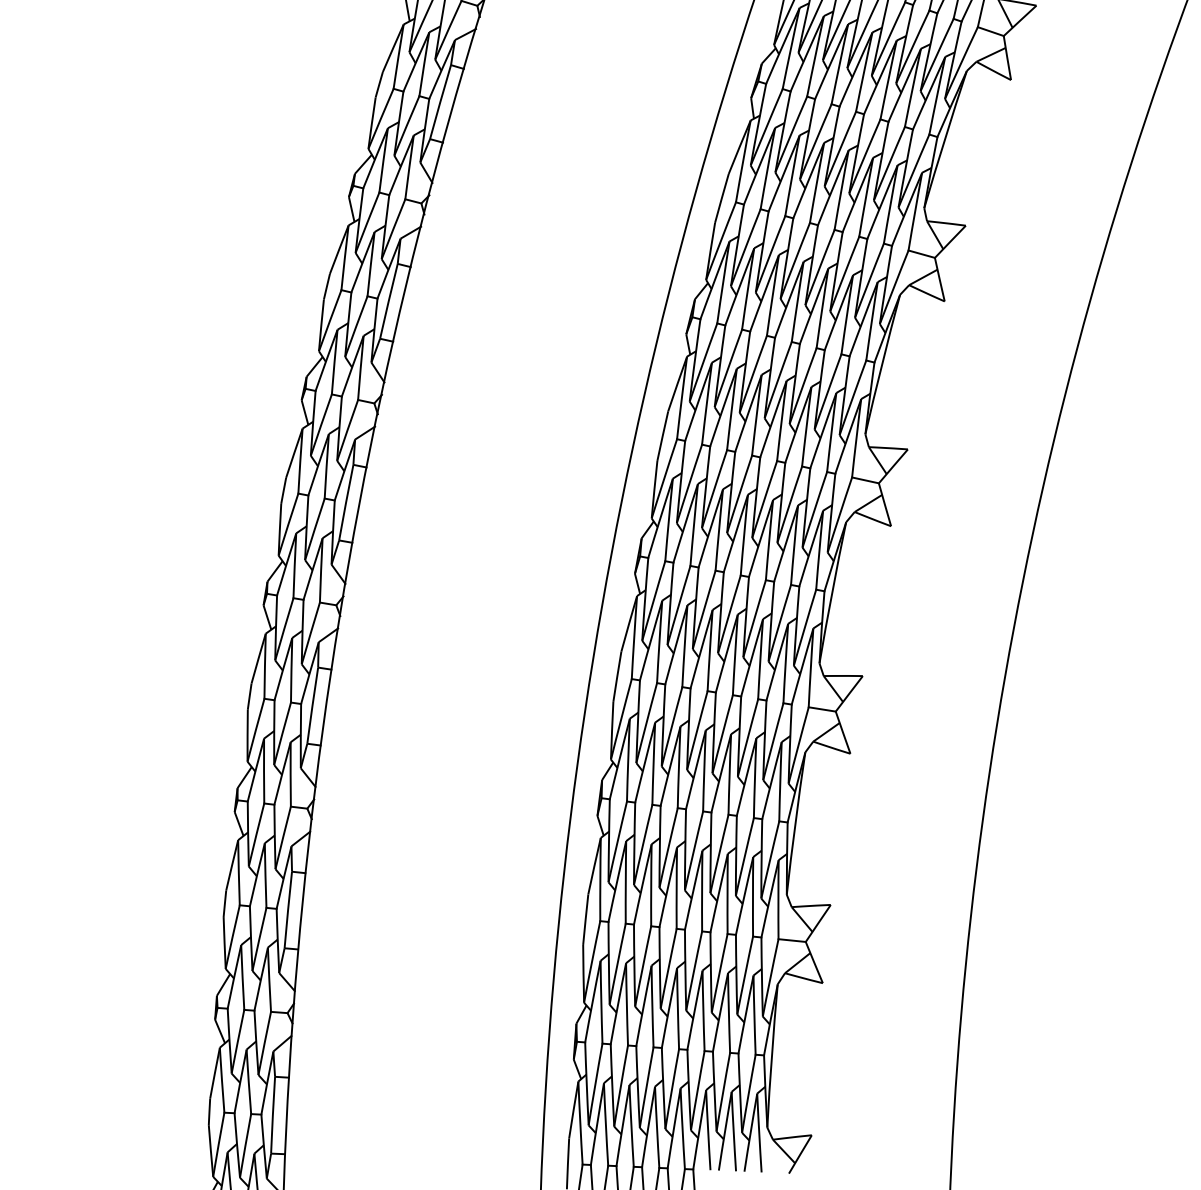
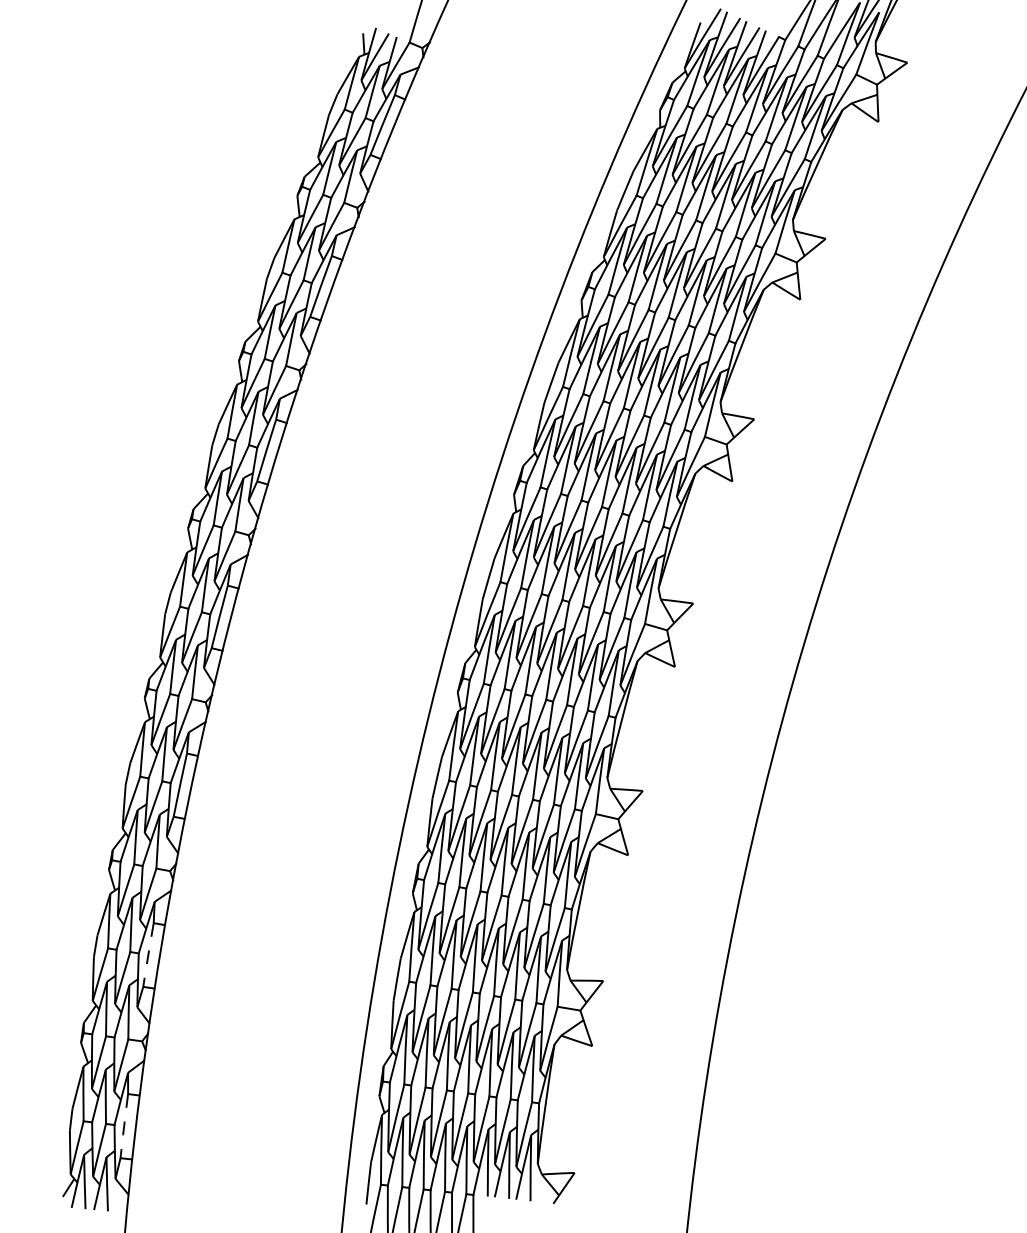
arc: (288, 909) -> (148, 954), solid -> dashed
arc: (273, 1115) -> (124, 1126), solid -> dashed

